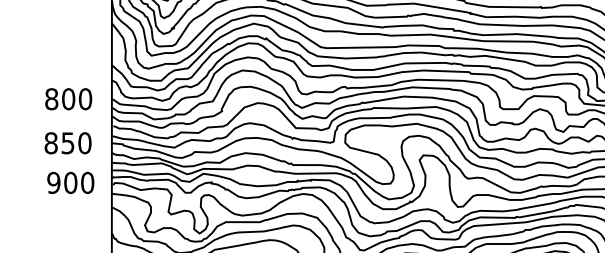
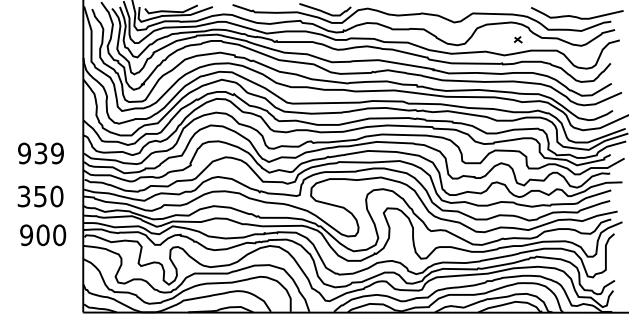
text: (68, 99) -> (40, 153), 800 -> 939
text: (50, 143) -> (23, 196), 850 -> 350

